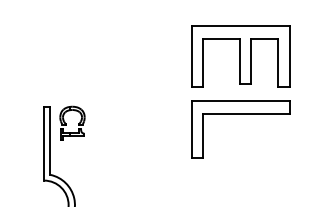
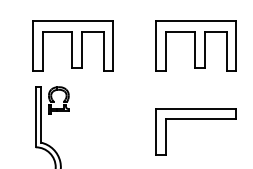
part: (89, 55) -> (72, 45), added
part: (240, 114) -> (195, 119), moved

